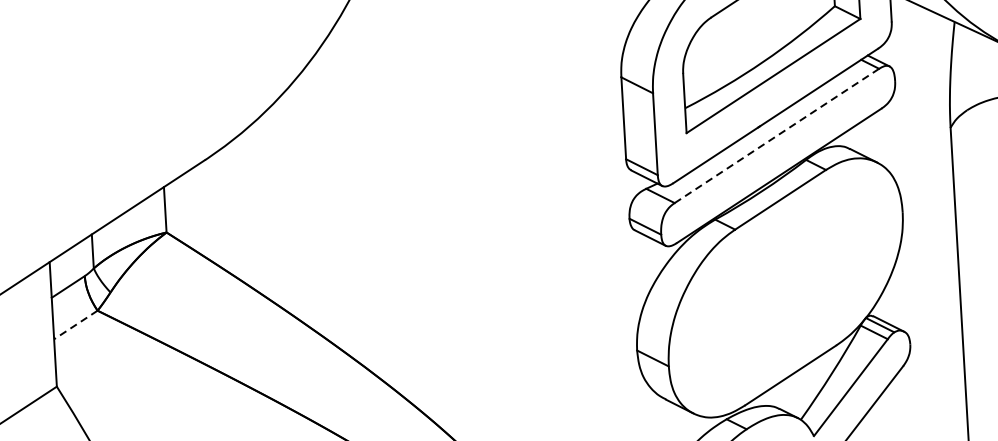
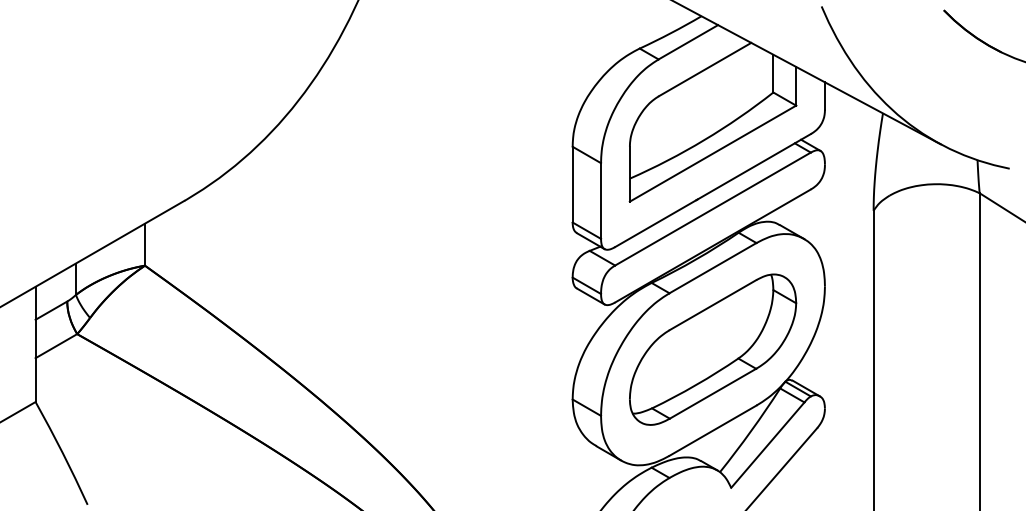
line: (777, 136) -> (713, 209), dashed -> solid
part: (786, 287) -> (713, 349), added
line: (74, 325) -> (55, 346), dashed -> solid

